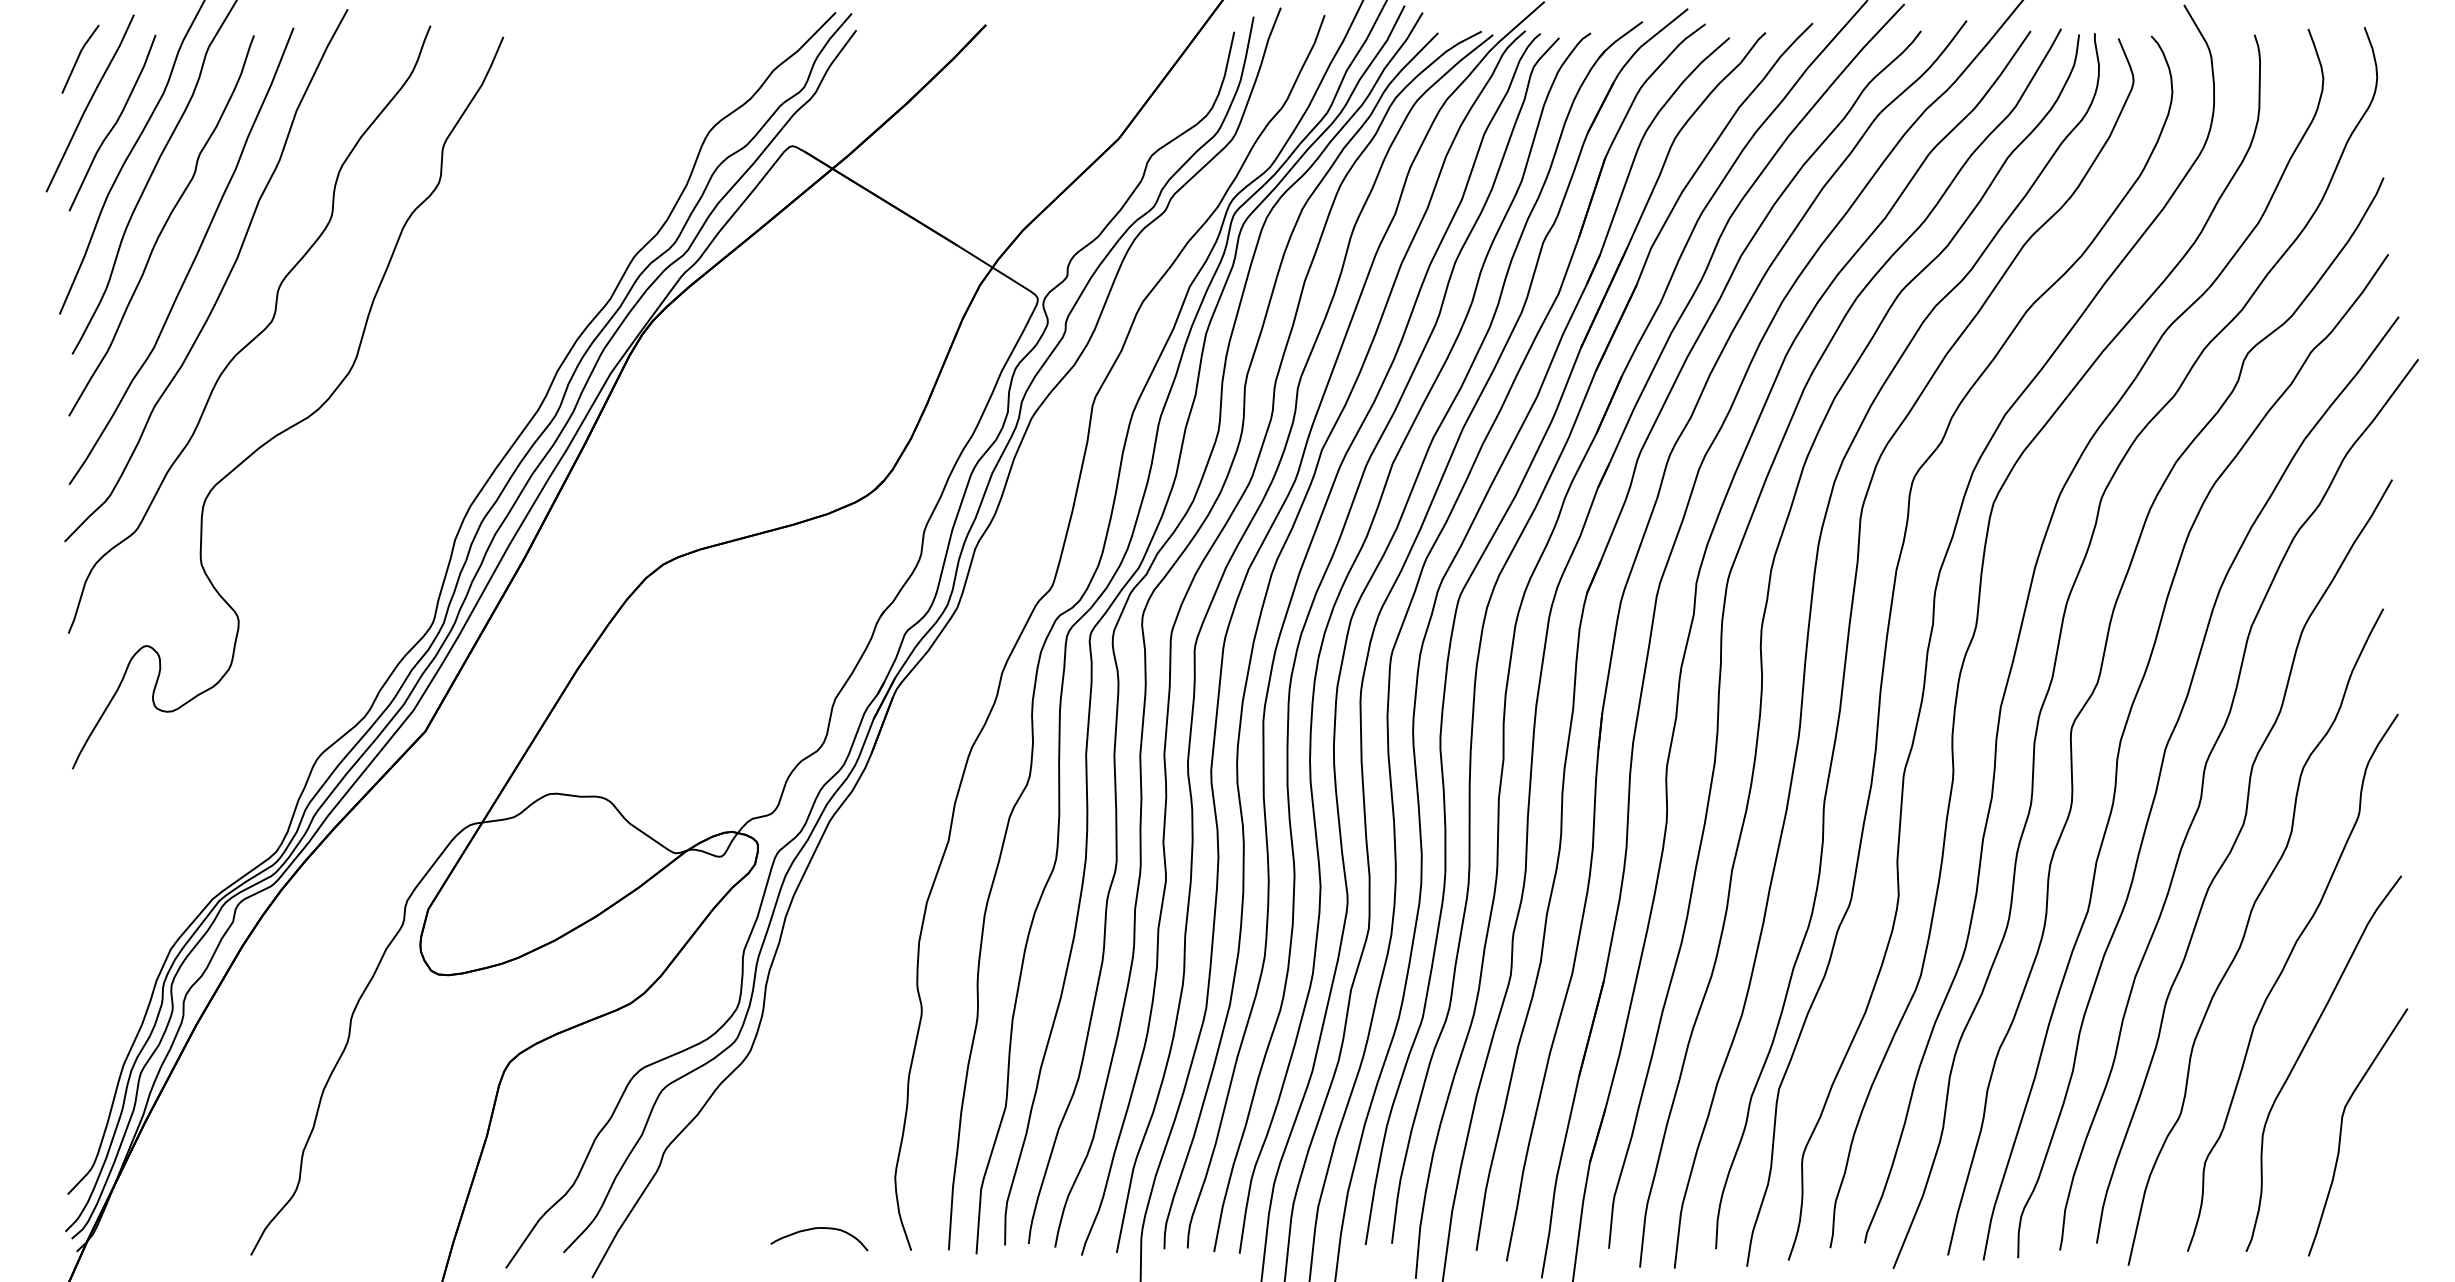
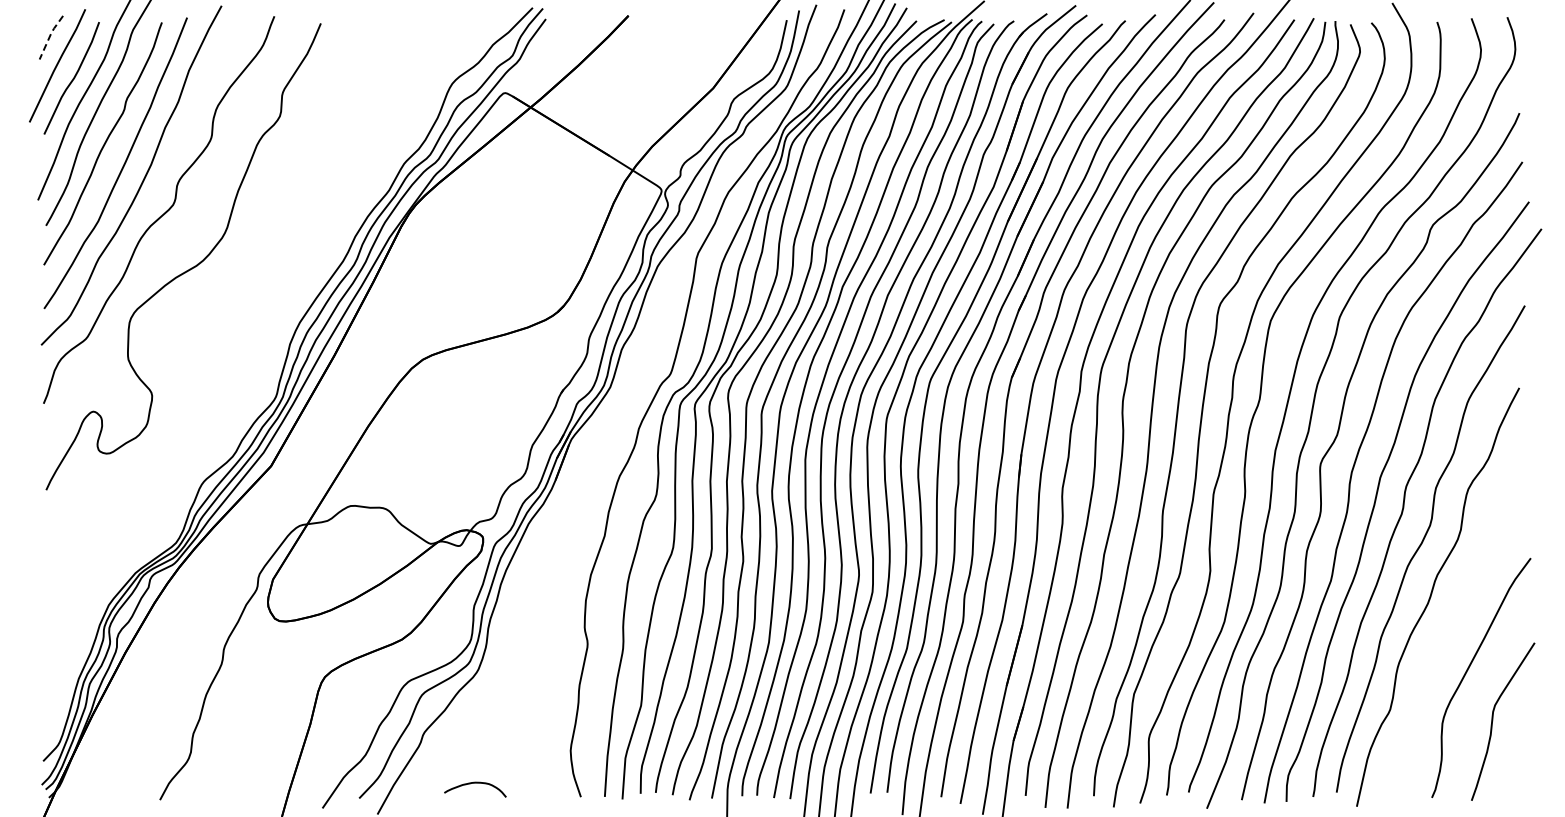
line: (79, 57) -> (50, 36), solid -> dashed
curve: (2283, 973) -> (1455, 620), removed
curve: (819, 1229) -> (475, 783), moved

